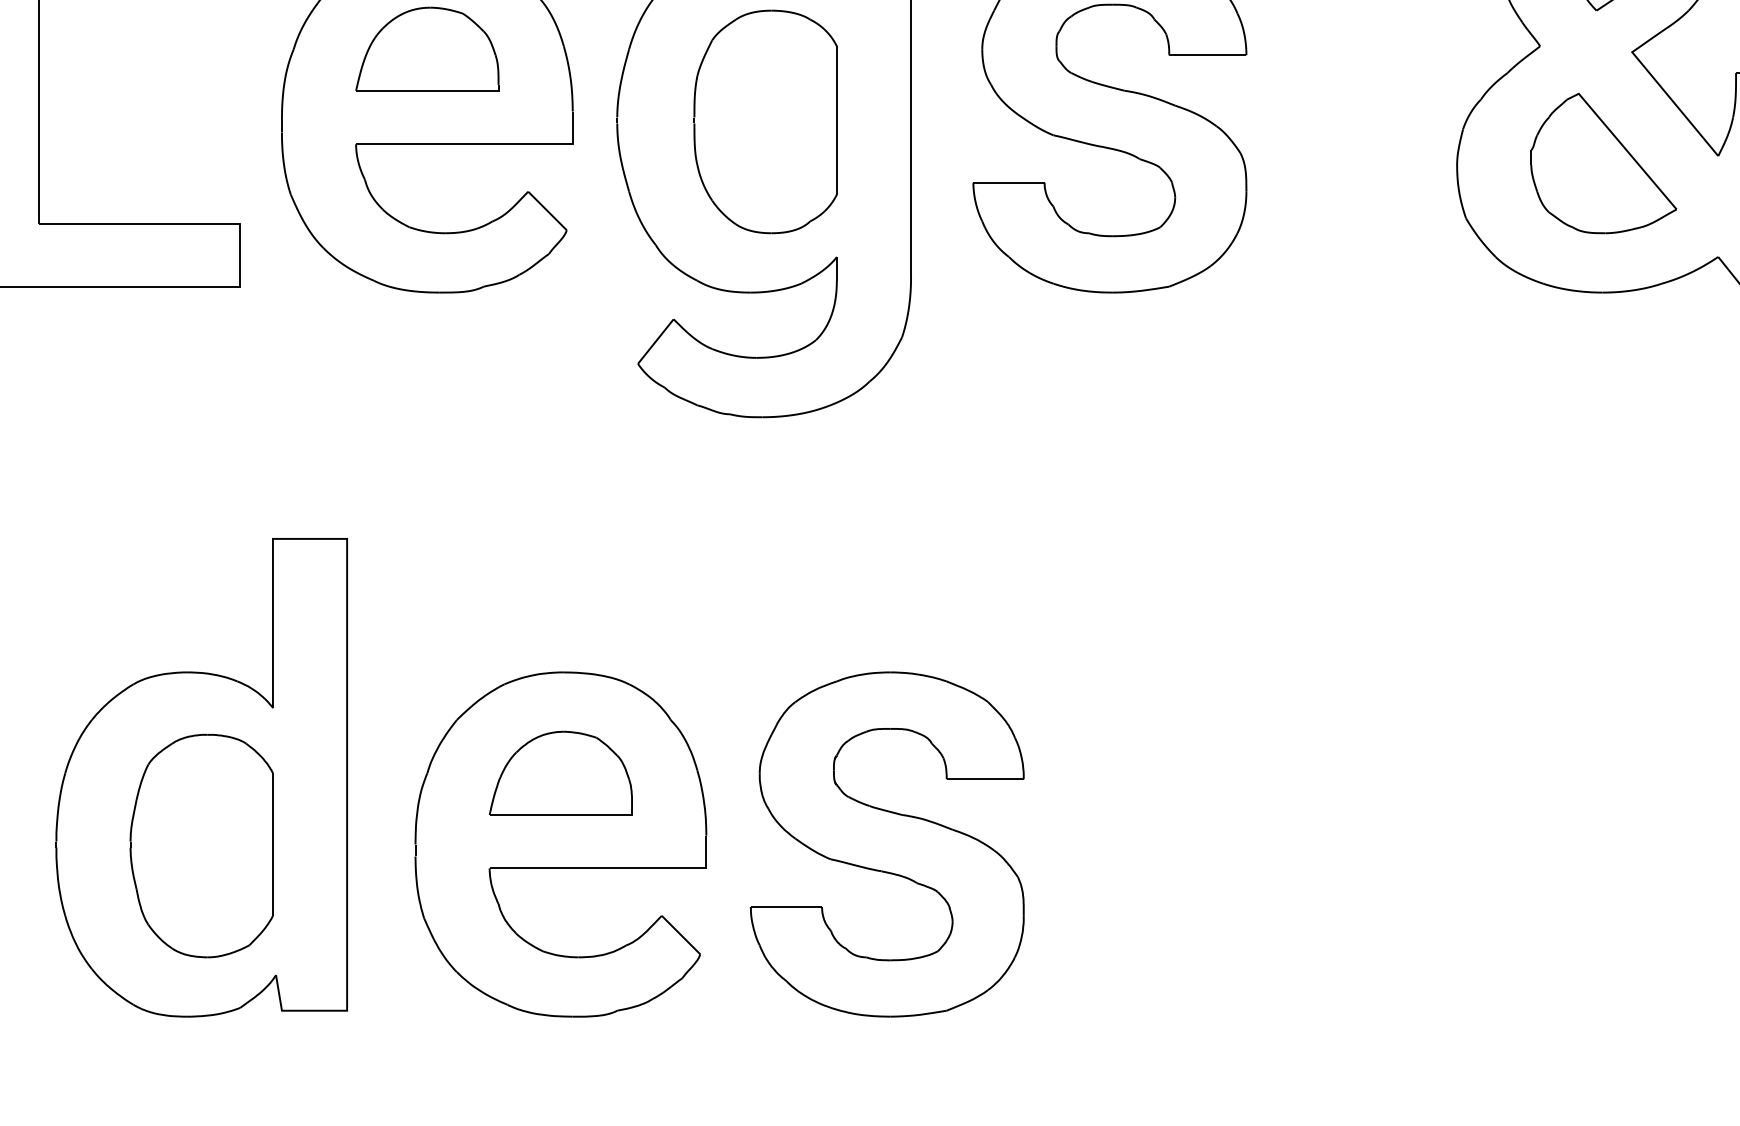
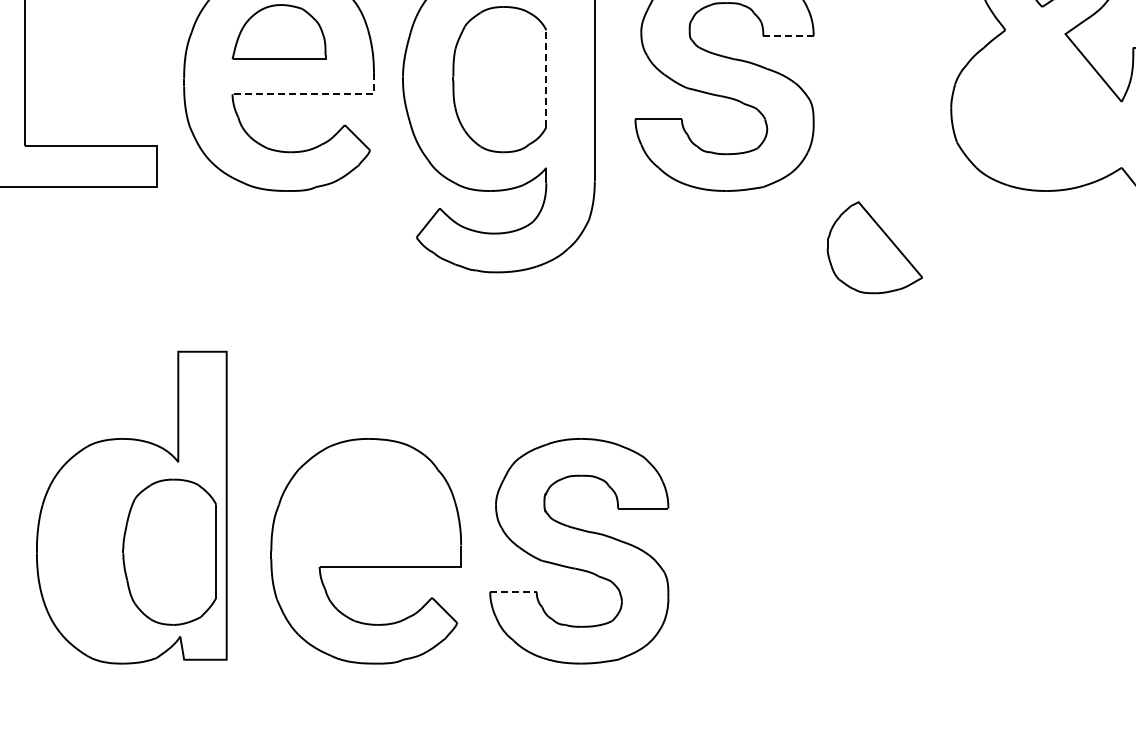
line: (1207, 55) -> (788, 36), solid -> dashed
line: (837, 120) -> (546, 78), solid -> dashed
line: (481, 144) -> (314, 94), solid -> dashed
part: (1603, 163) -> (874, 247), moved
part: (561, 772) -> (366, 504), removed
part: (201, 844) -> (169, 551), moved
line: (786, 907) -> (513, 592), solid -> dashed

